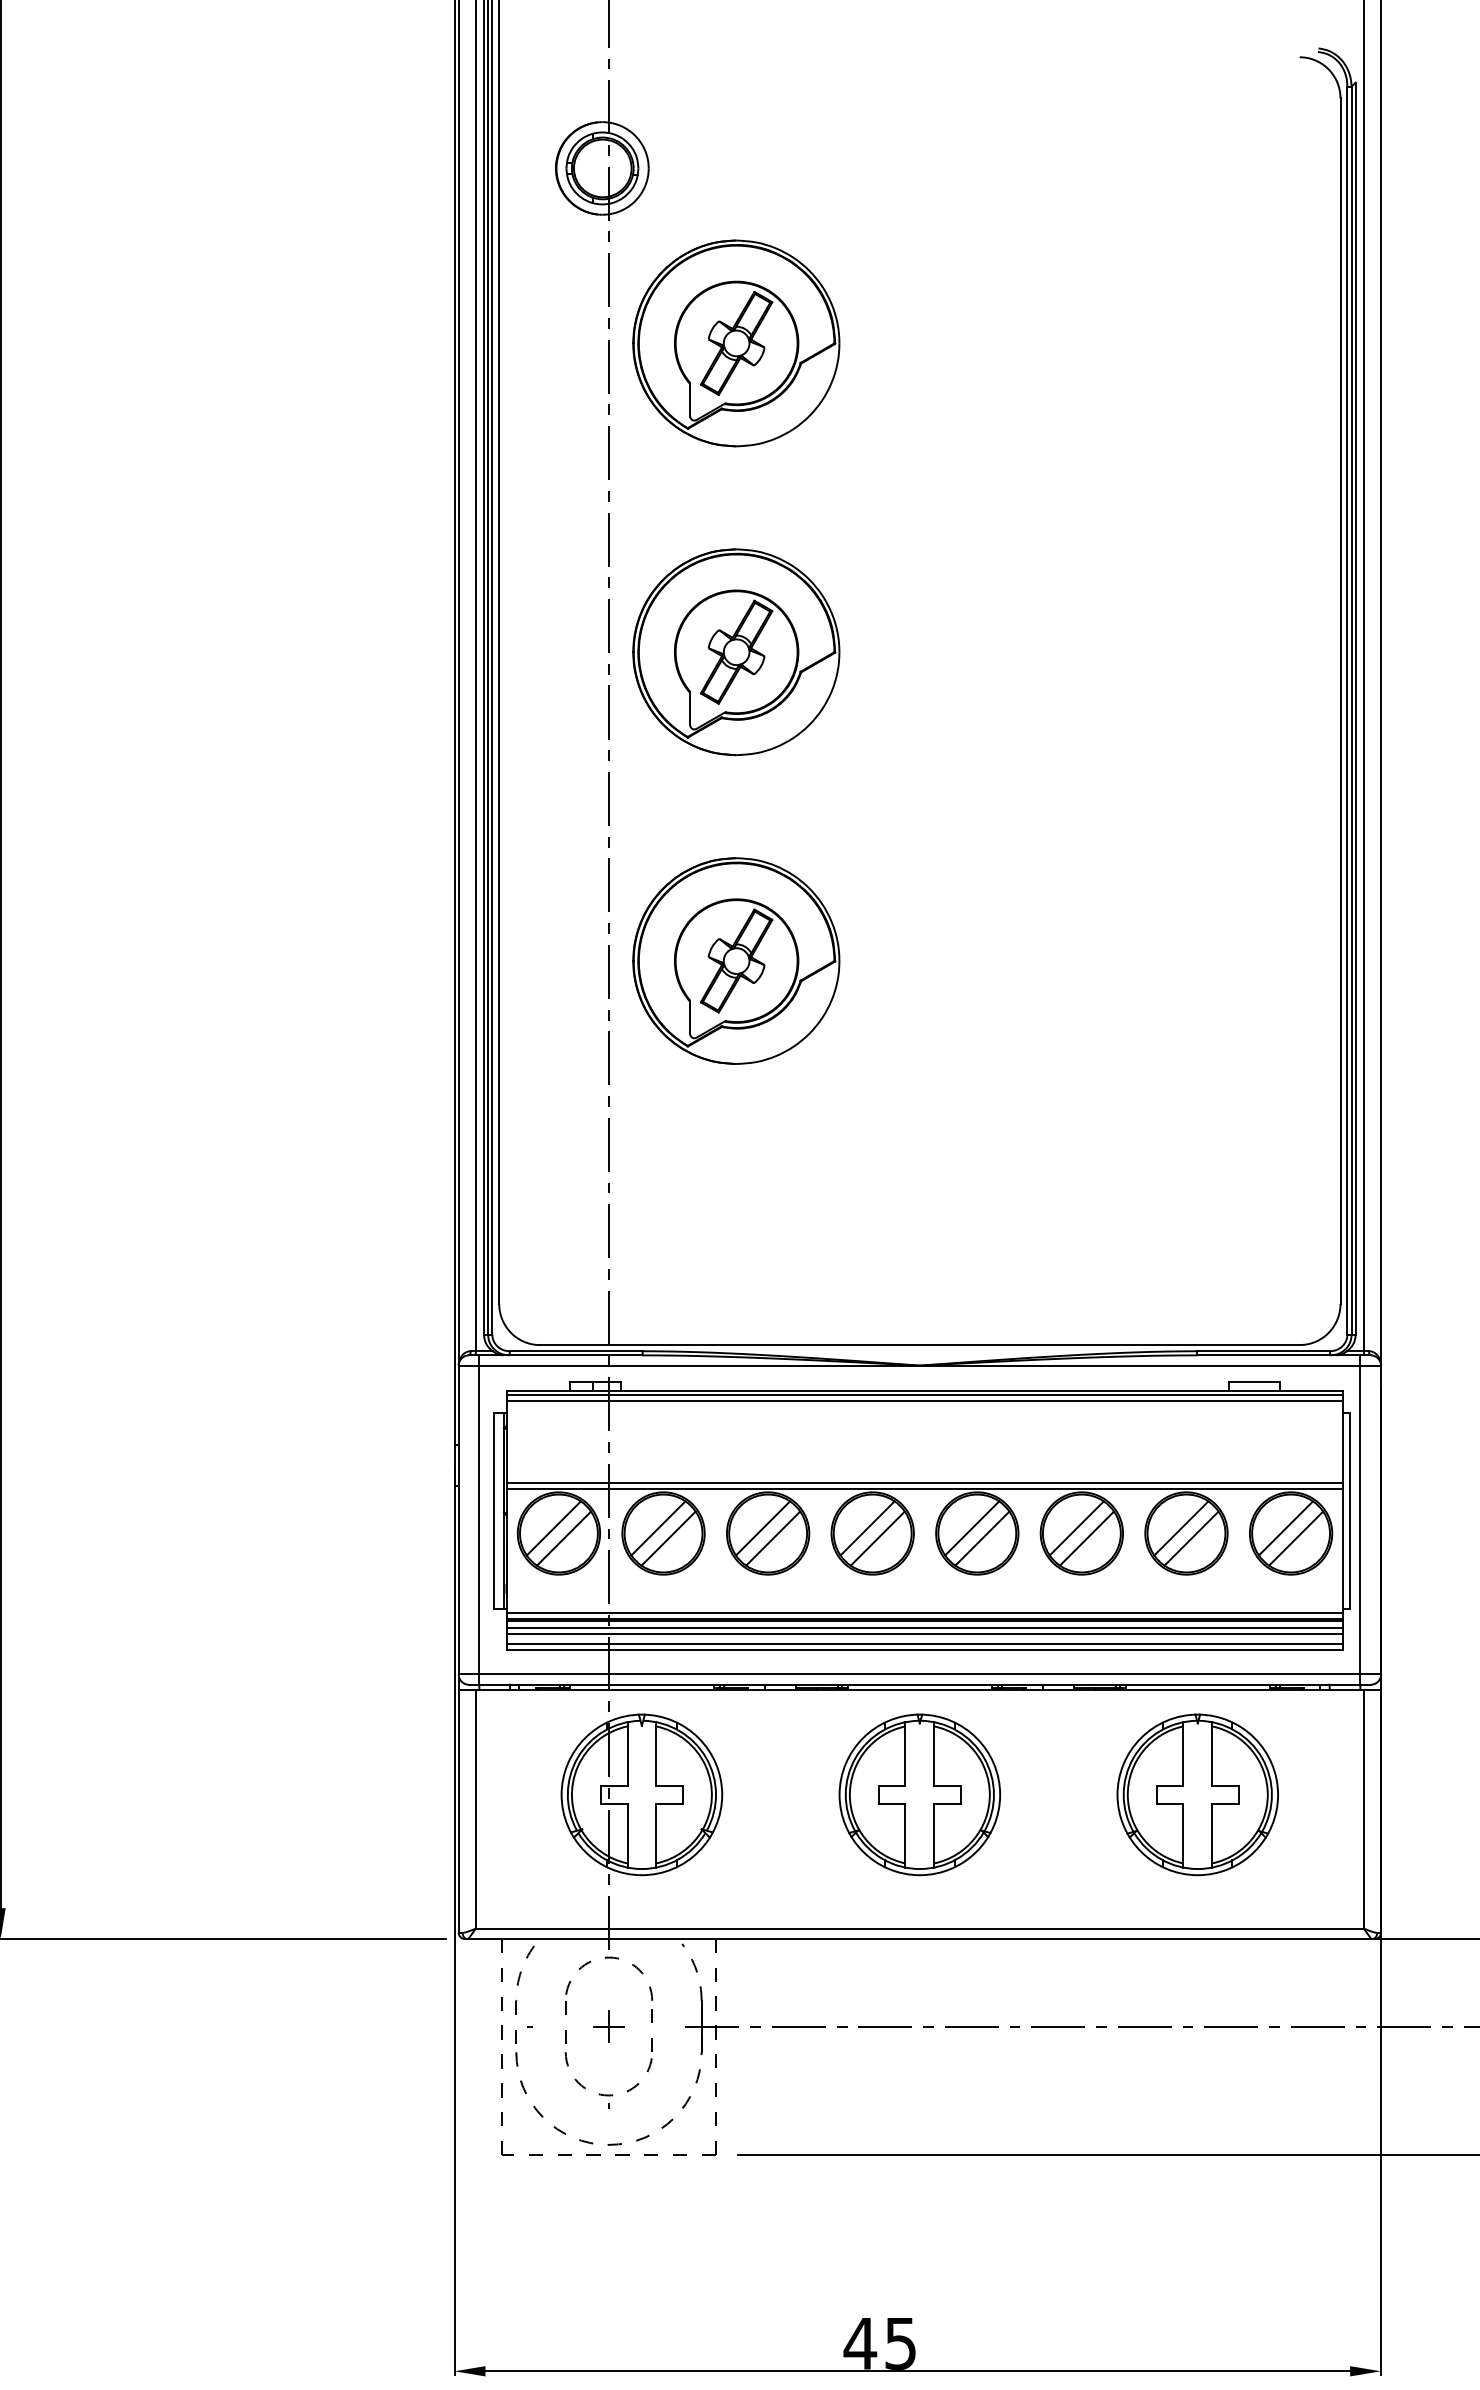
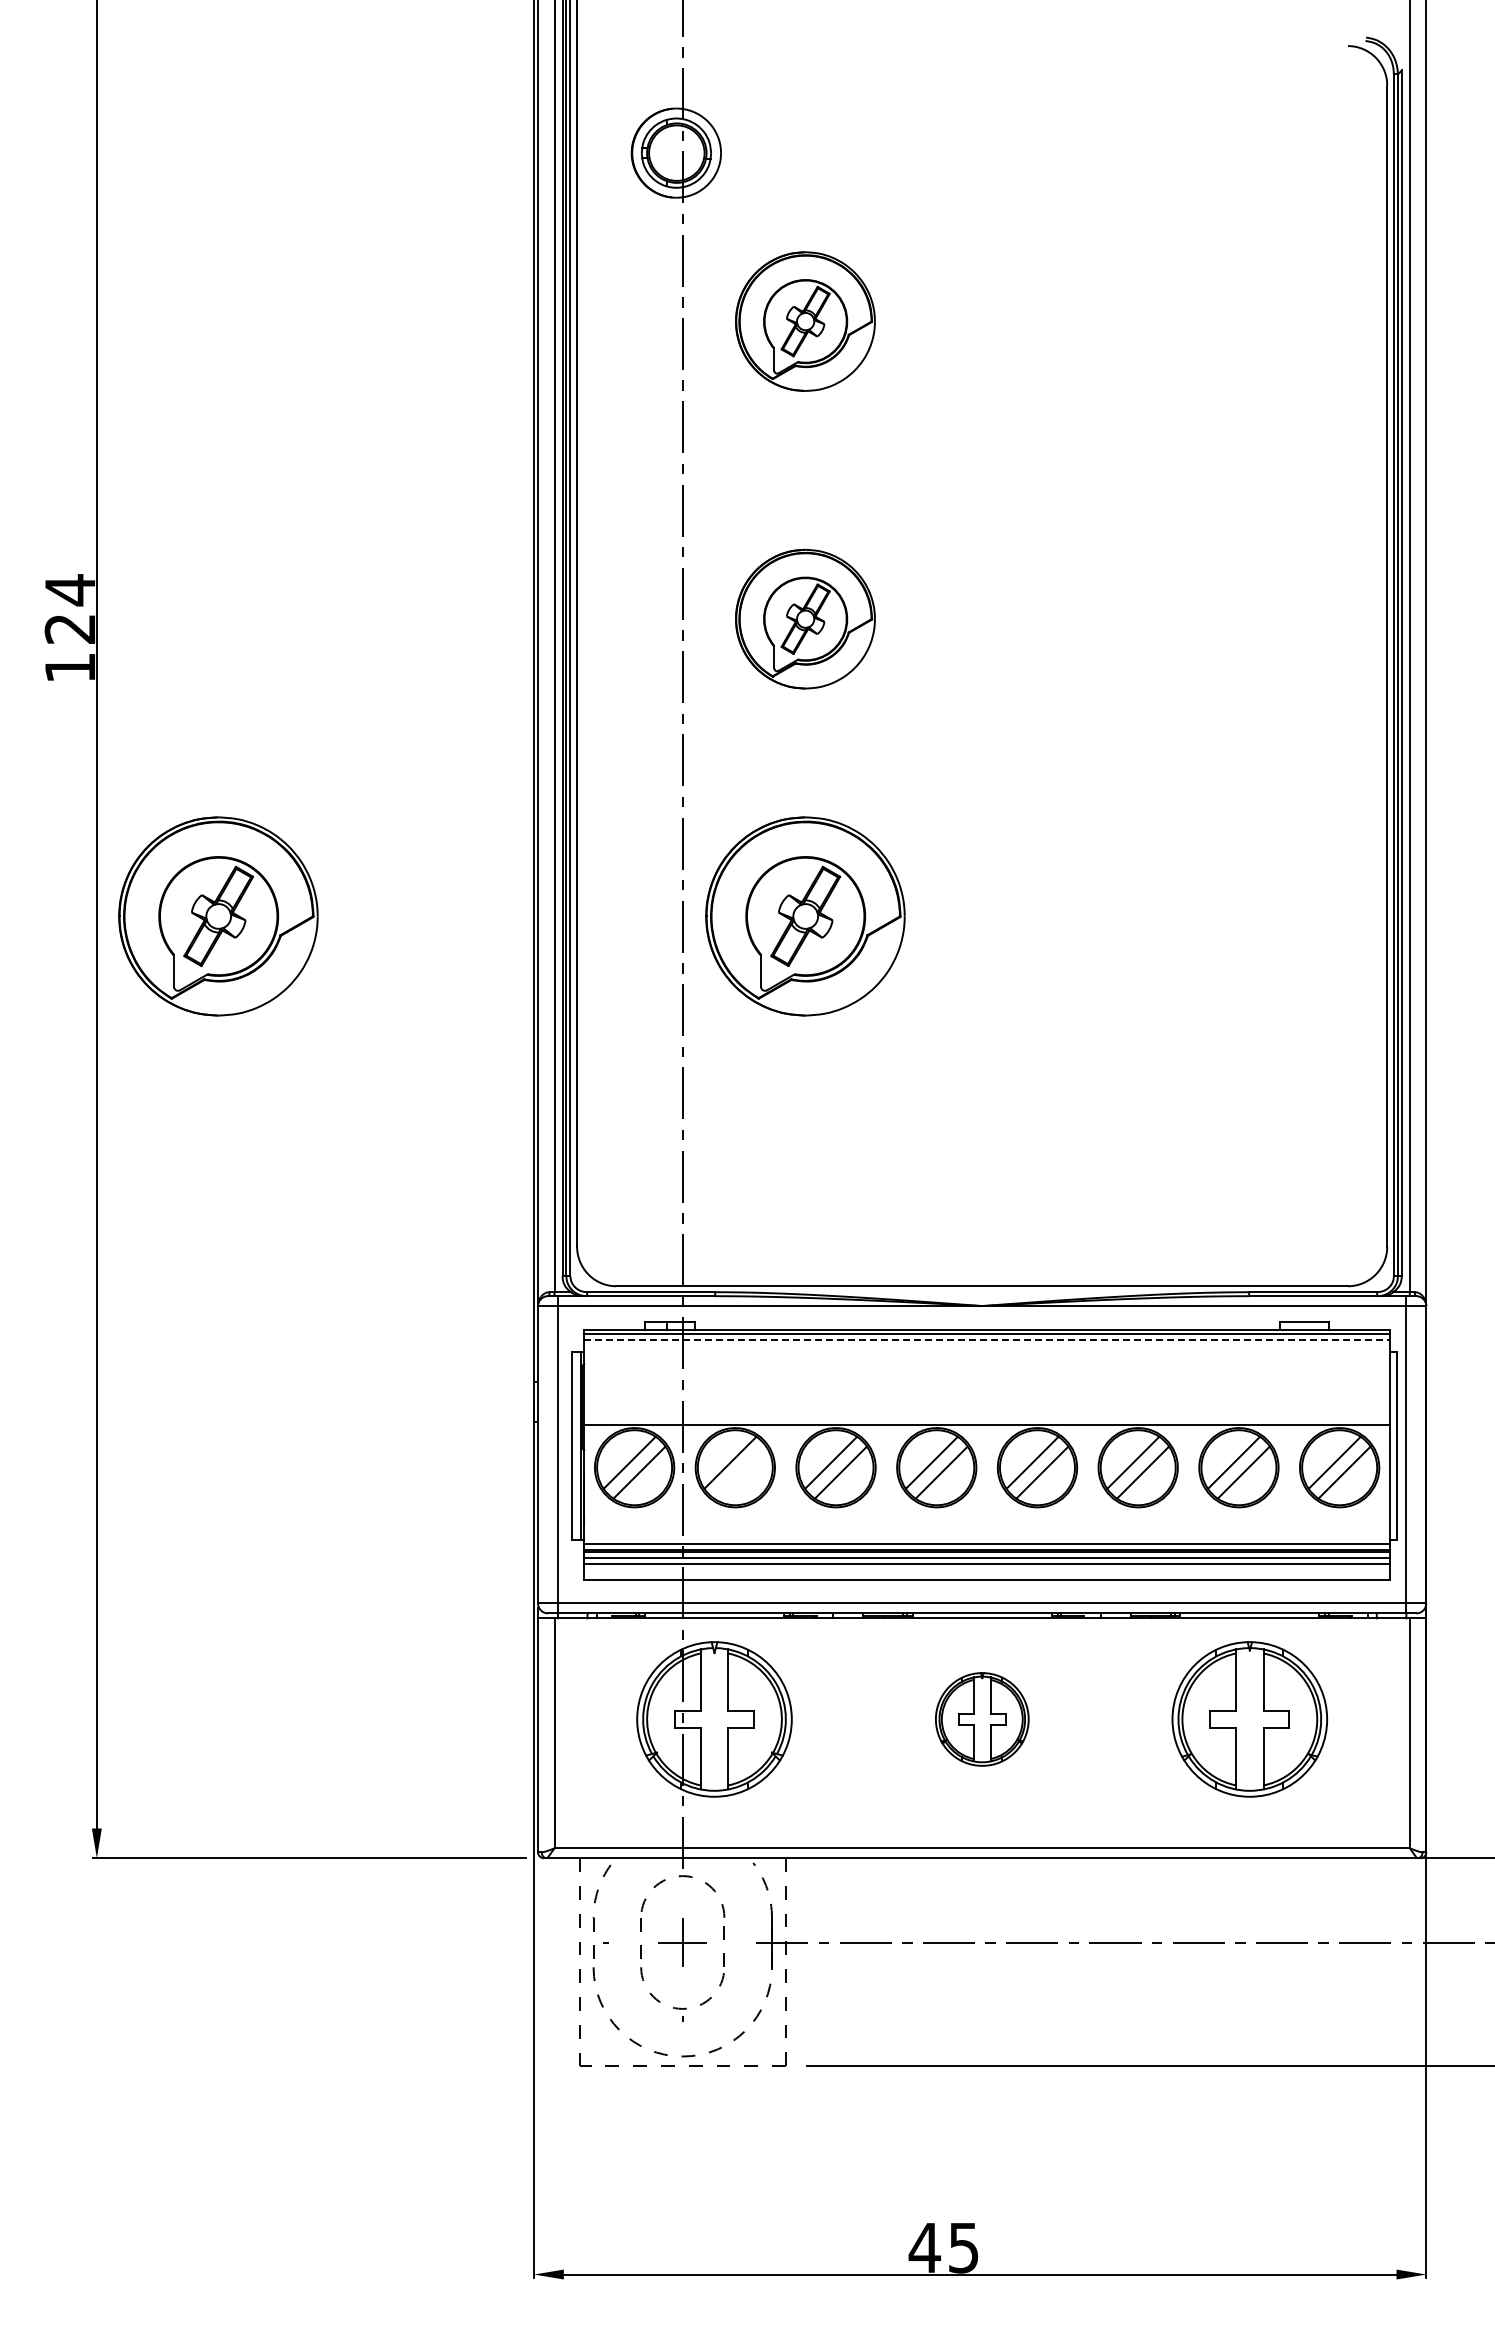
part: (736, 343) -> (805, 321), size x0.7
part: (736, 652) -> (805, 619), size x0.7
part: (126, 961) -> (218, 916), added
line: (925, 1400) -> (987, 1339), solid -> dashed
line: (925, 1482) -> (987, 1418), removed
line: (668, 1538) -> (740, 1472), removed
line: (925, 1644) -> (987, 1574), removed
part: (920, 1794) -> (982, 1719), size x0.6
part: (608, 2026) -> (682, 1942), size x1.6

